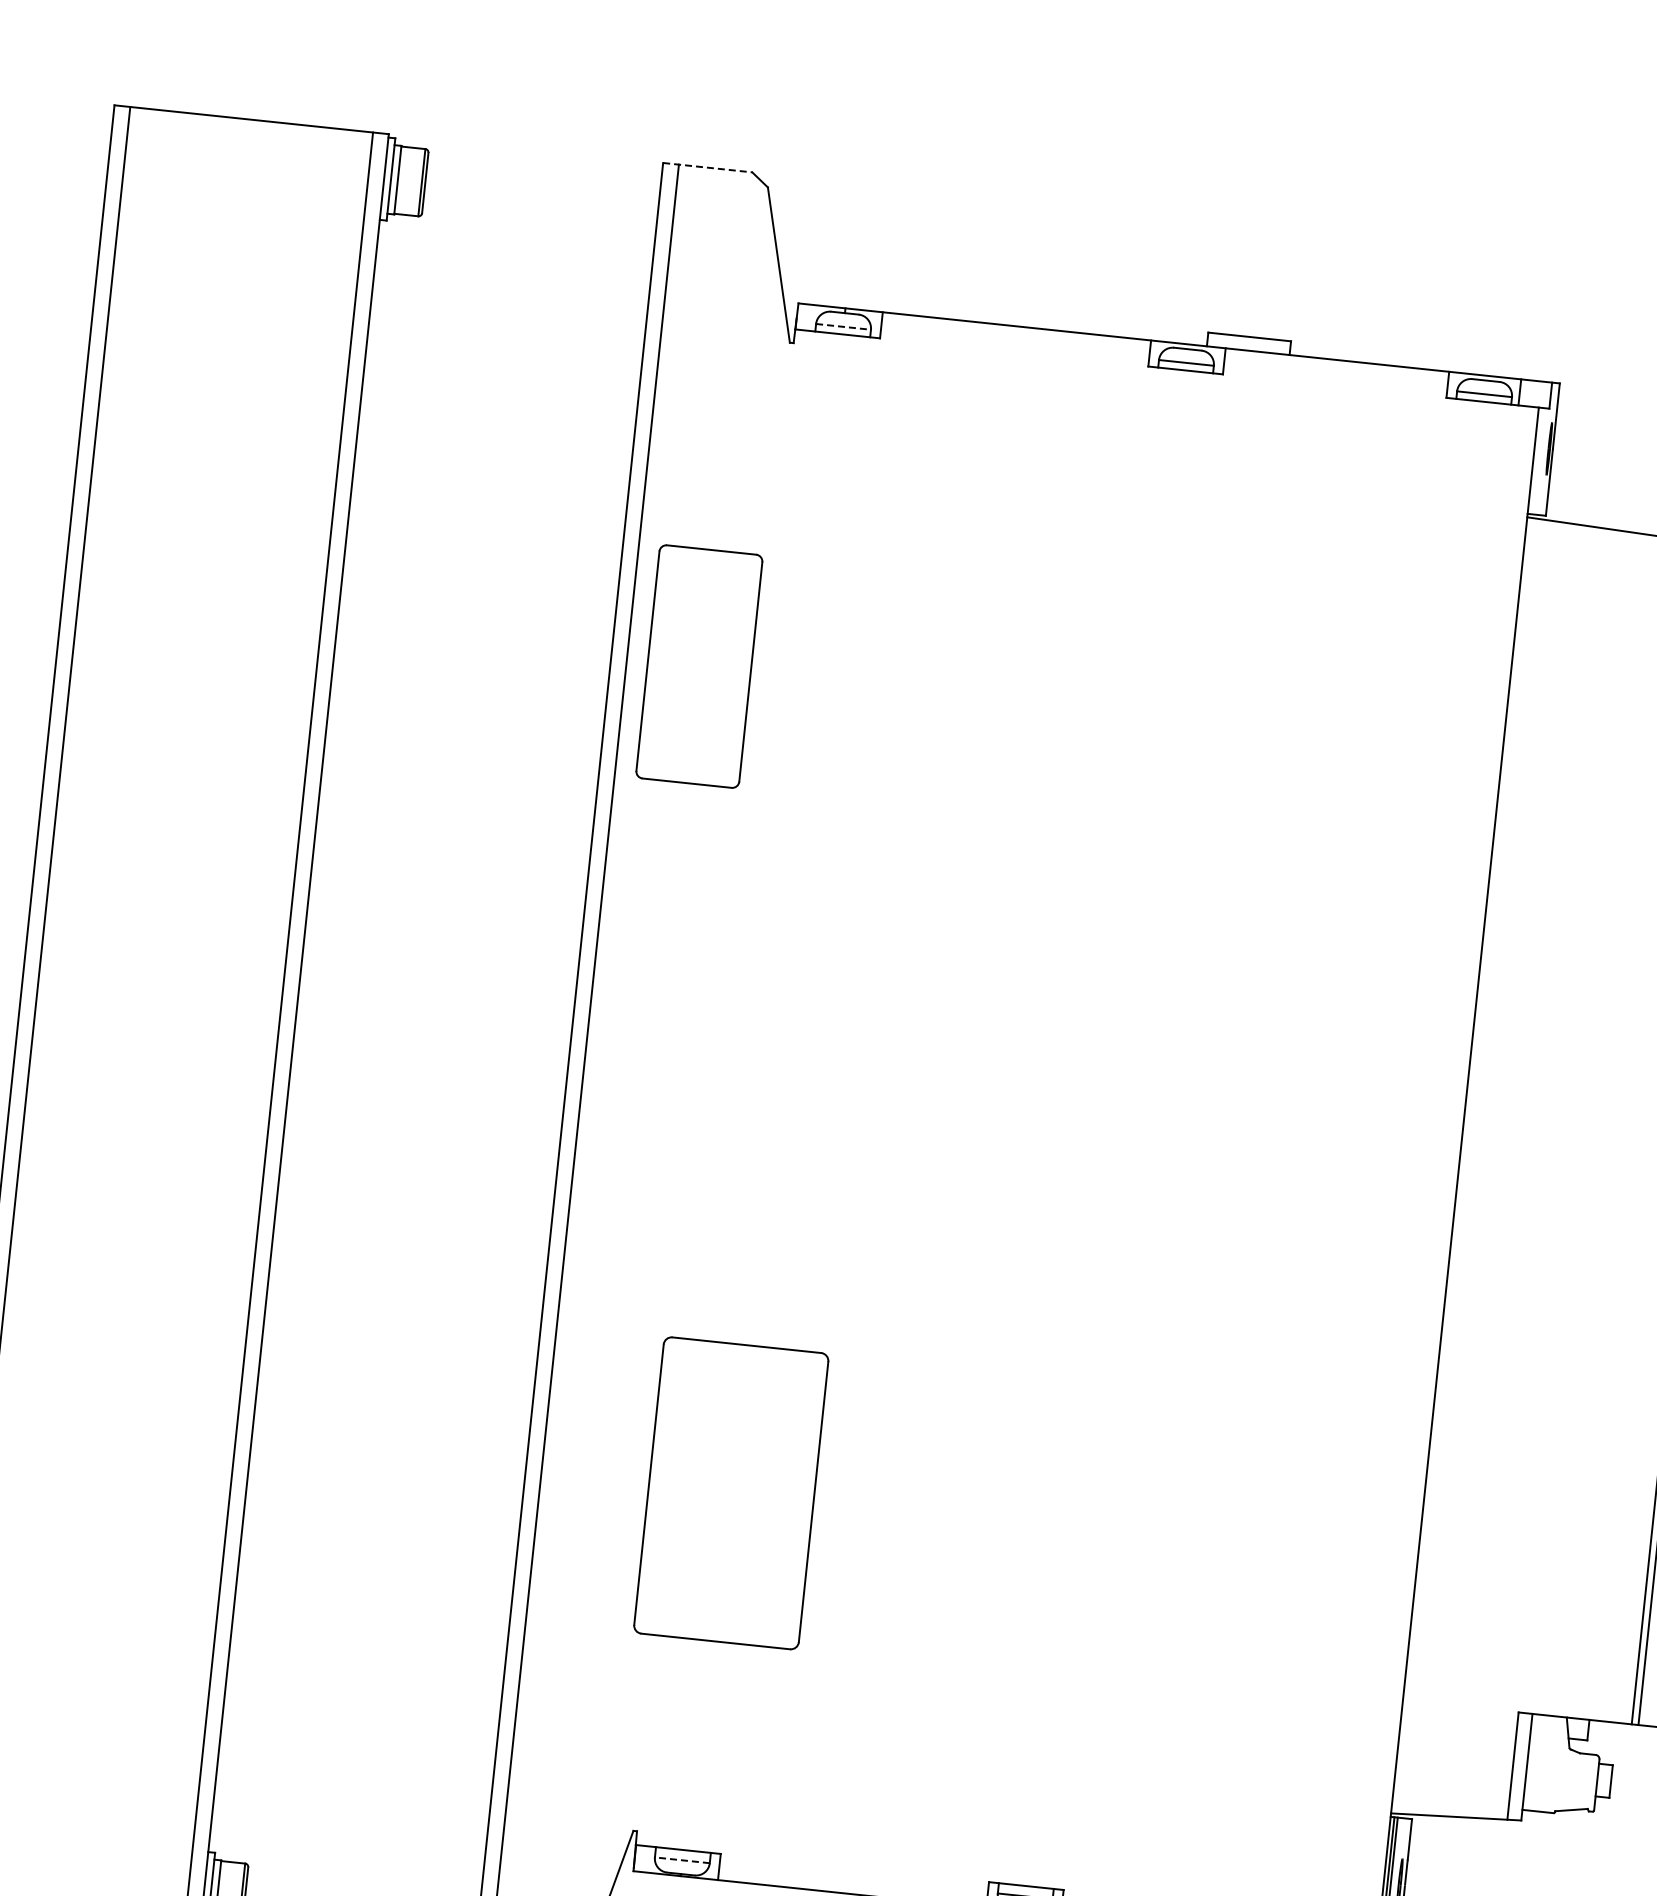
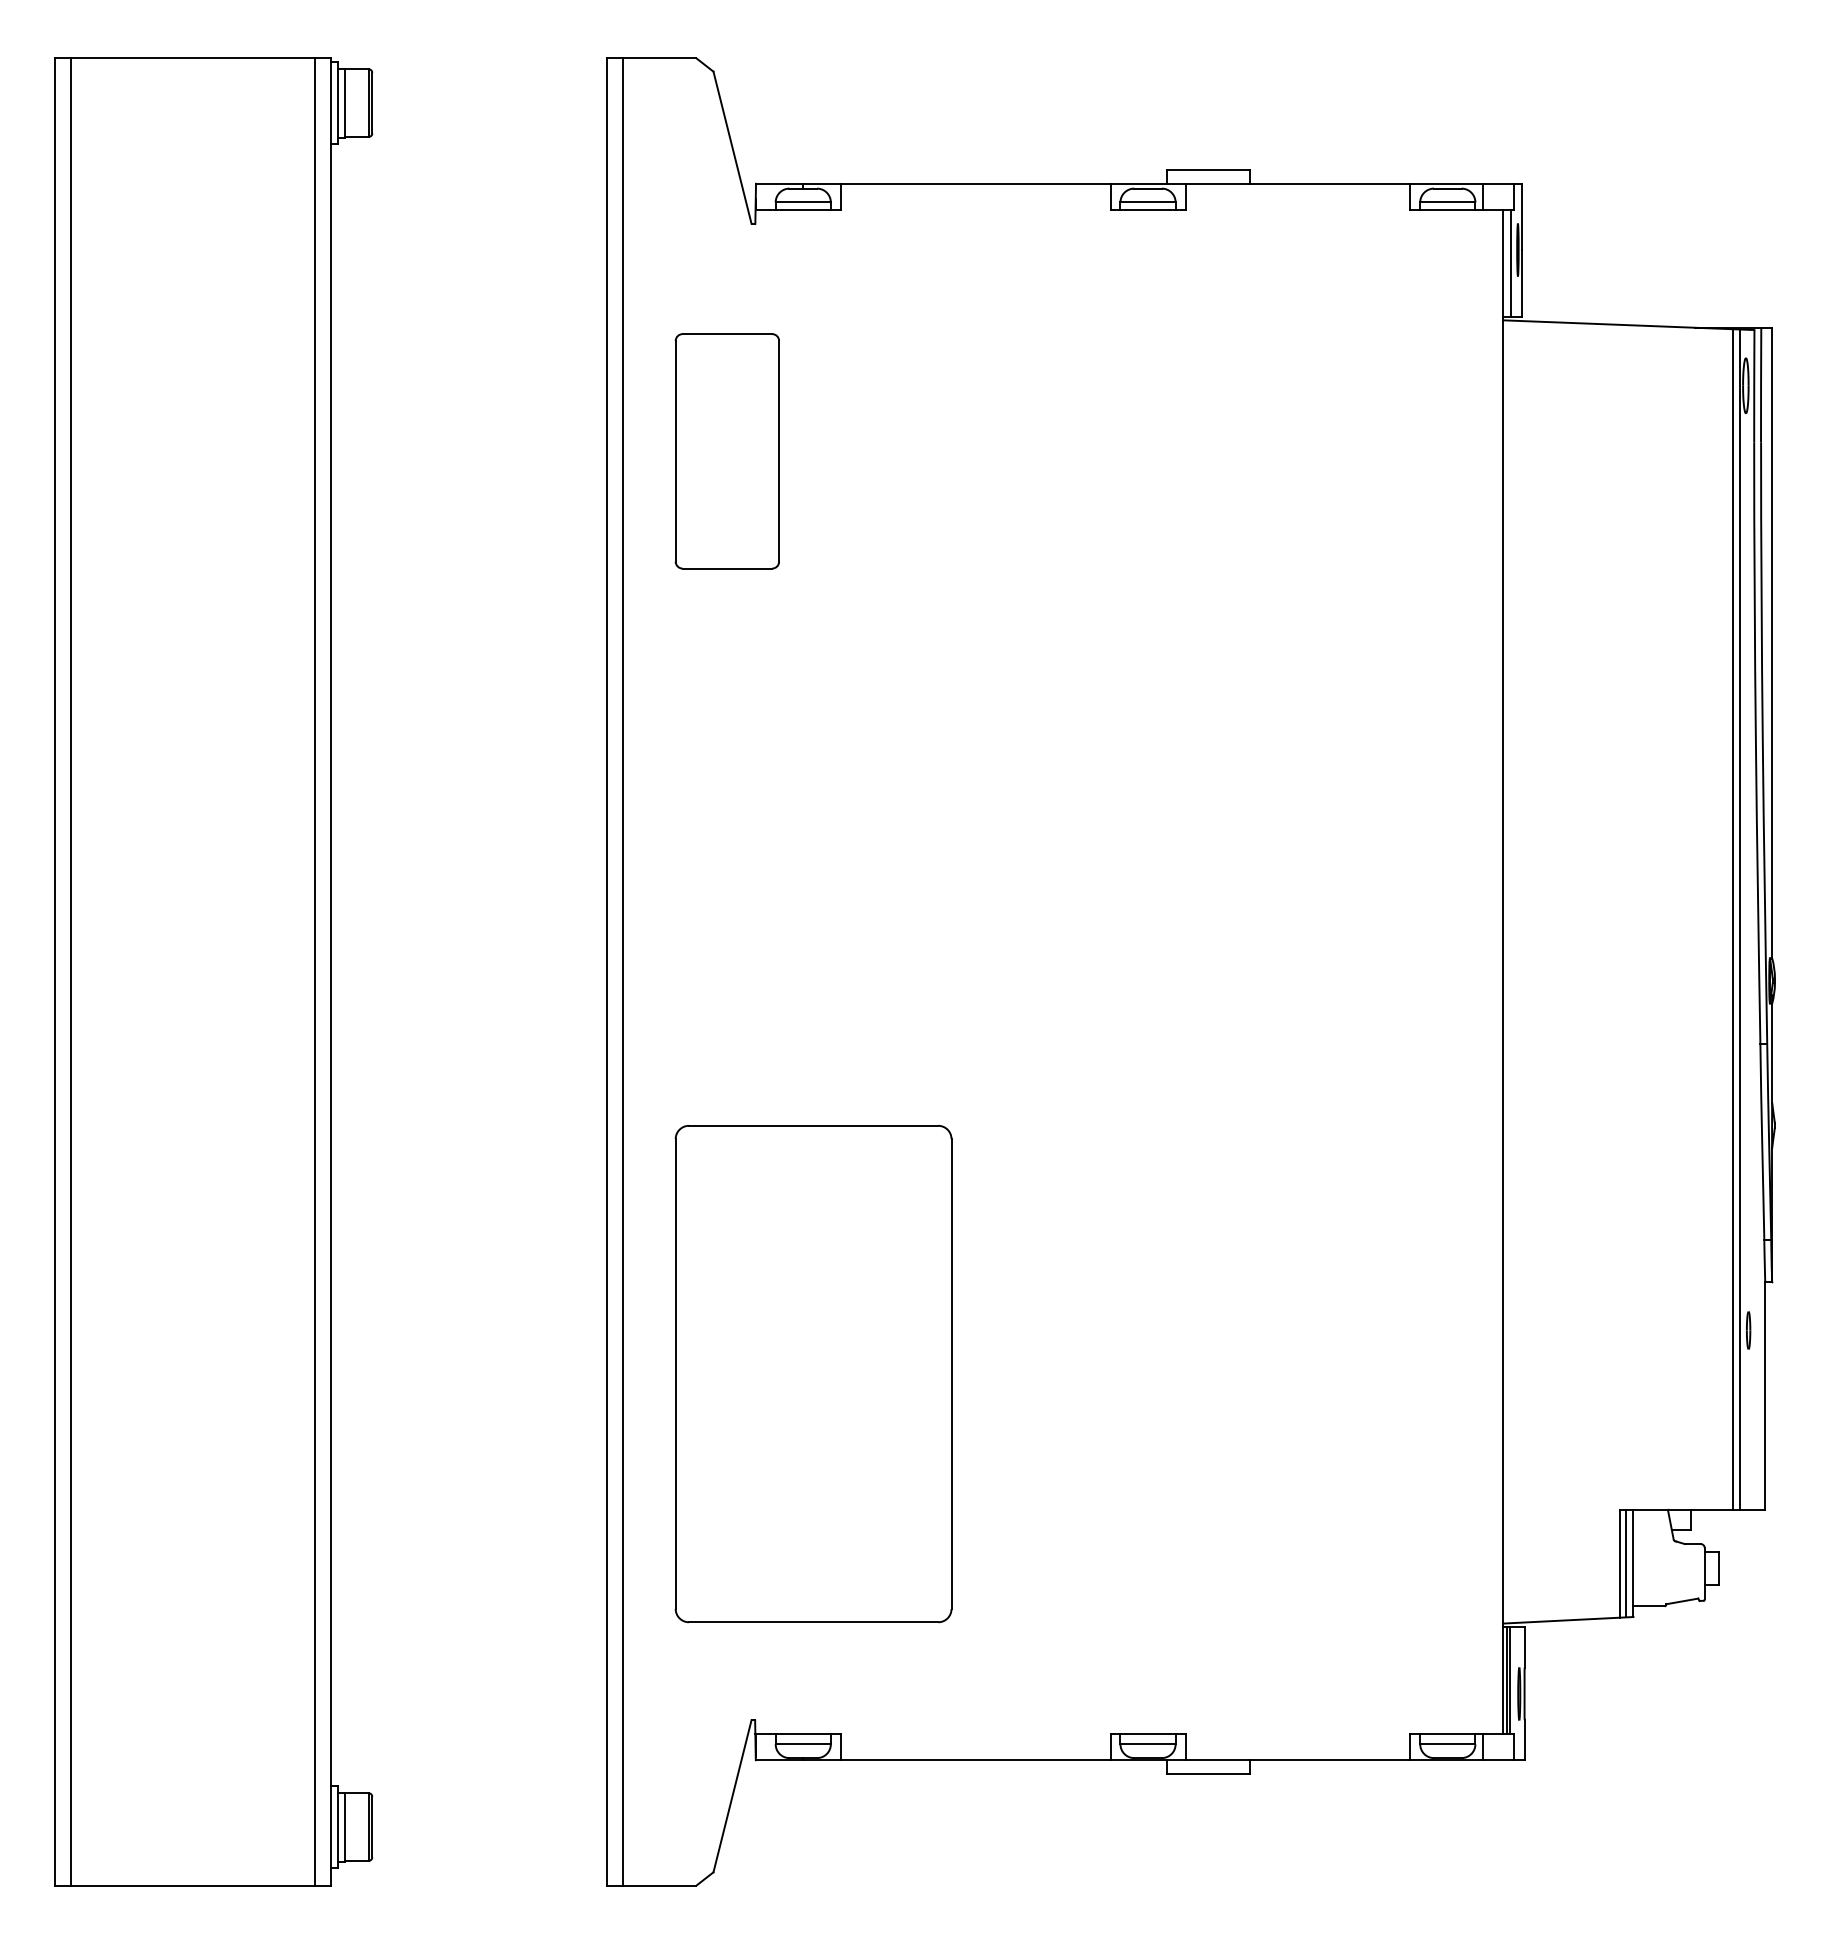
line: (707, 167) -> (651, 58), dashed -> solid
line: (843, 326) -> (803, 202), dashed -> solid
line: (1540, 461) -> (1510, 263), added
part: (698, 666) -> (726, 451), moved
part: (731, 1493) -> (813, 1374), size x1.67
line: (1519, 1766) -> (1626, 1563), added
line: (682, 1860) -> (803, 1744), dashed -> solid

